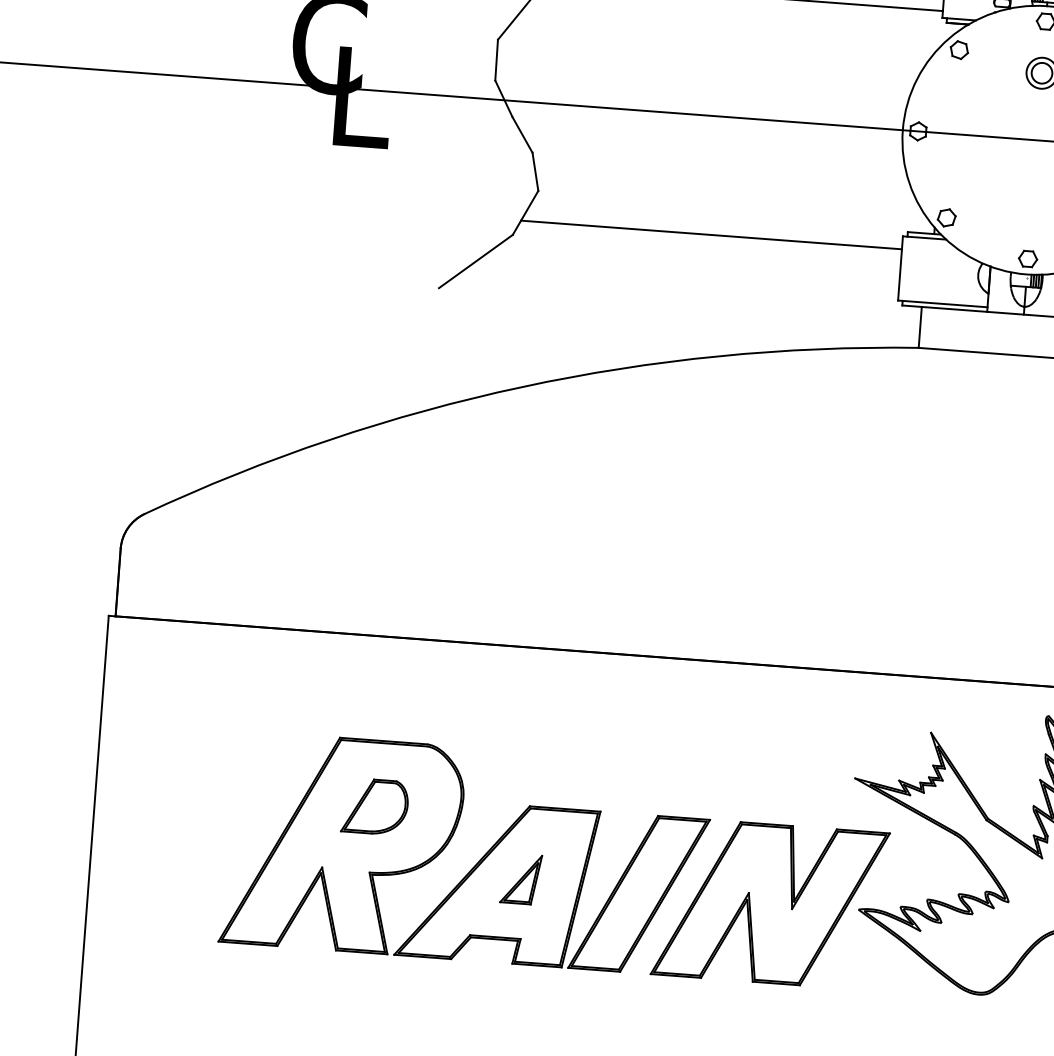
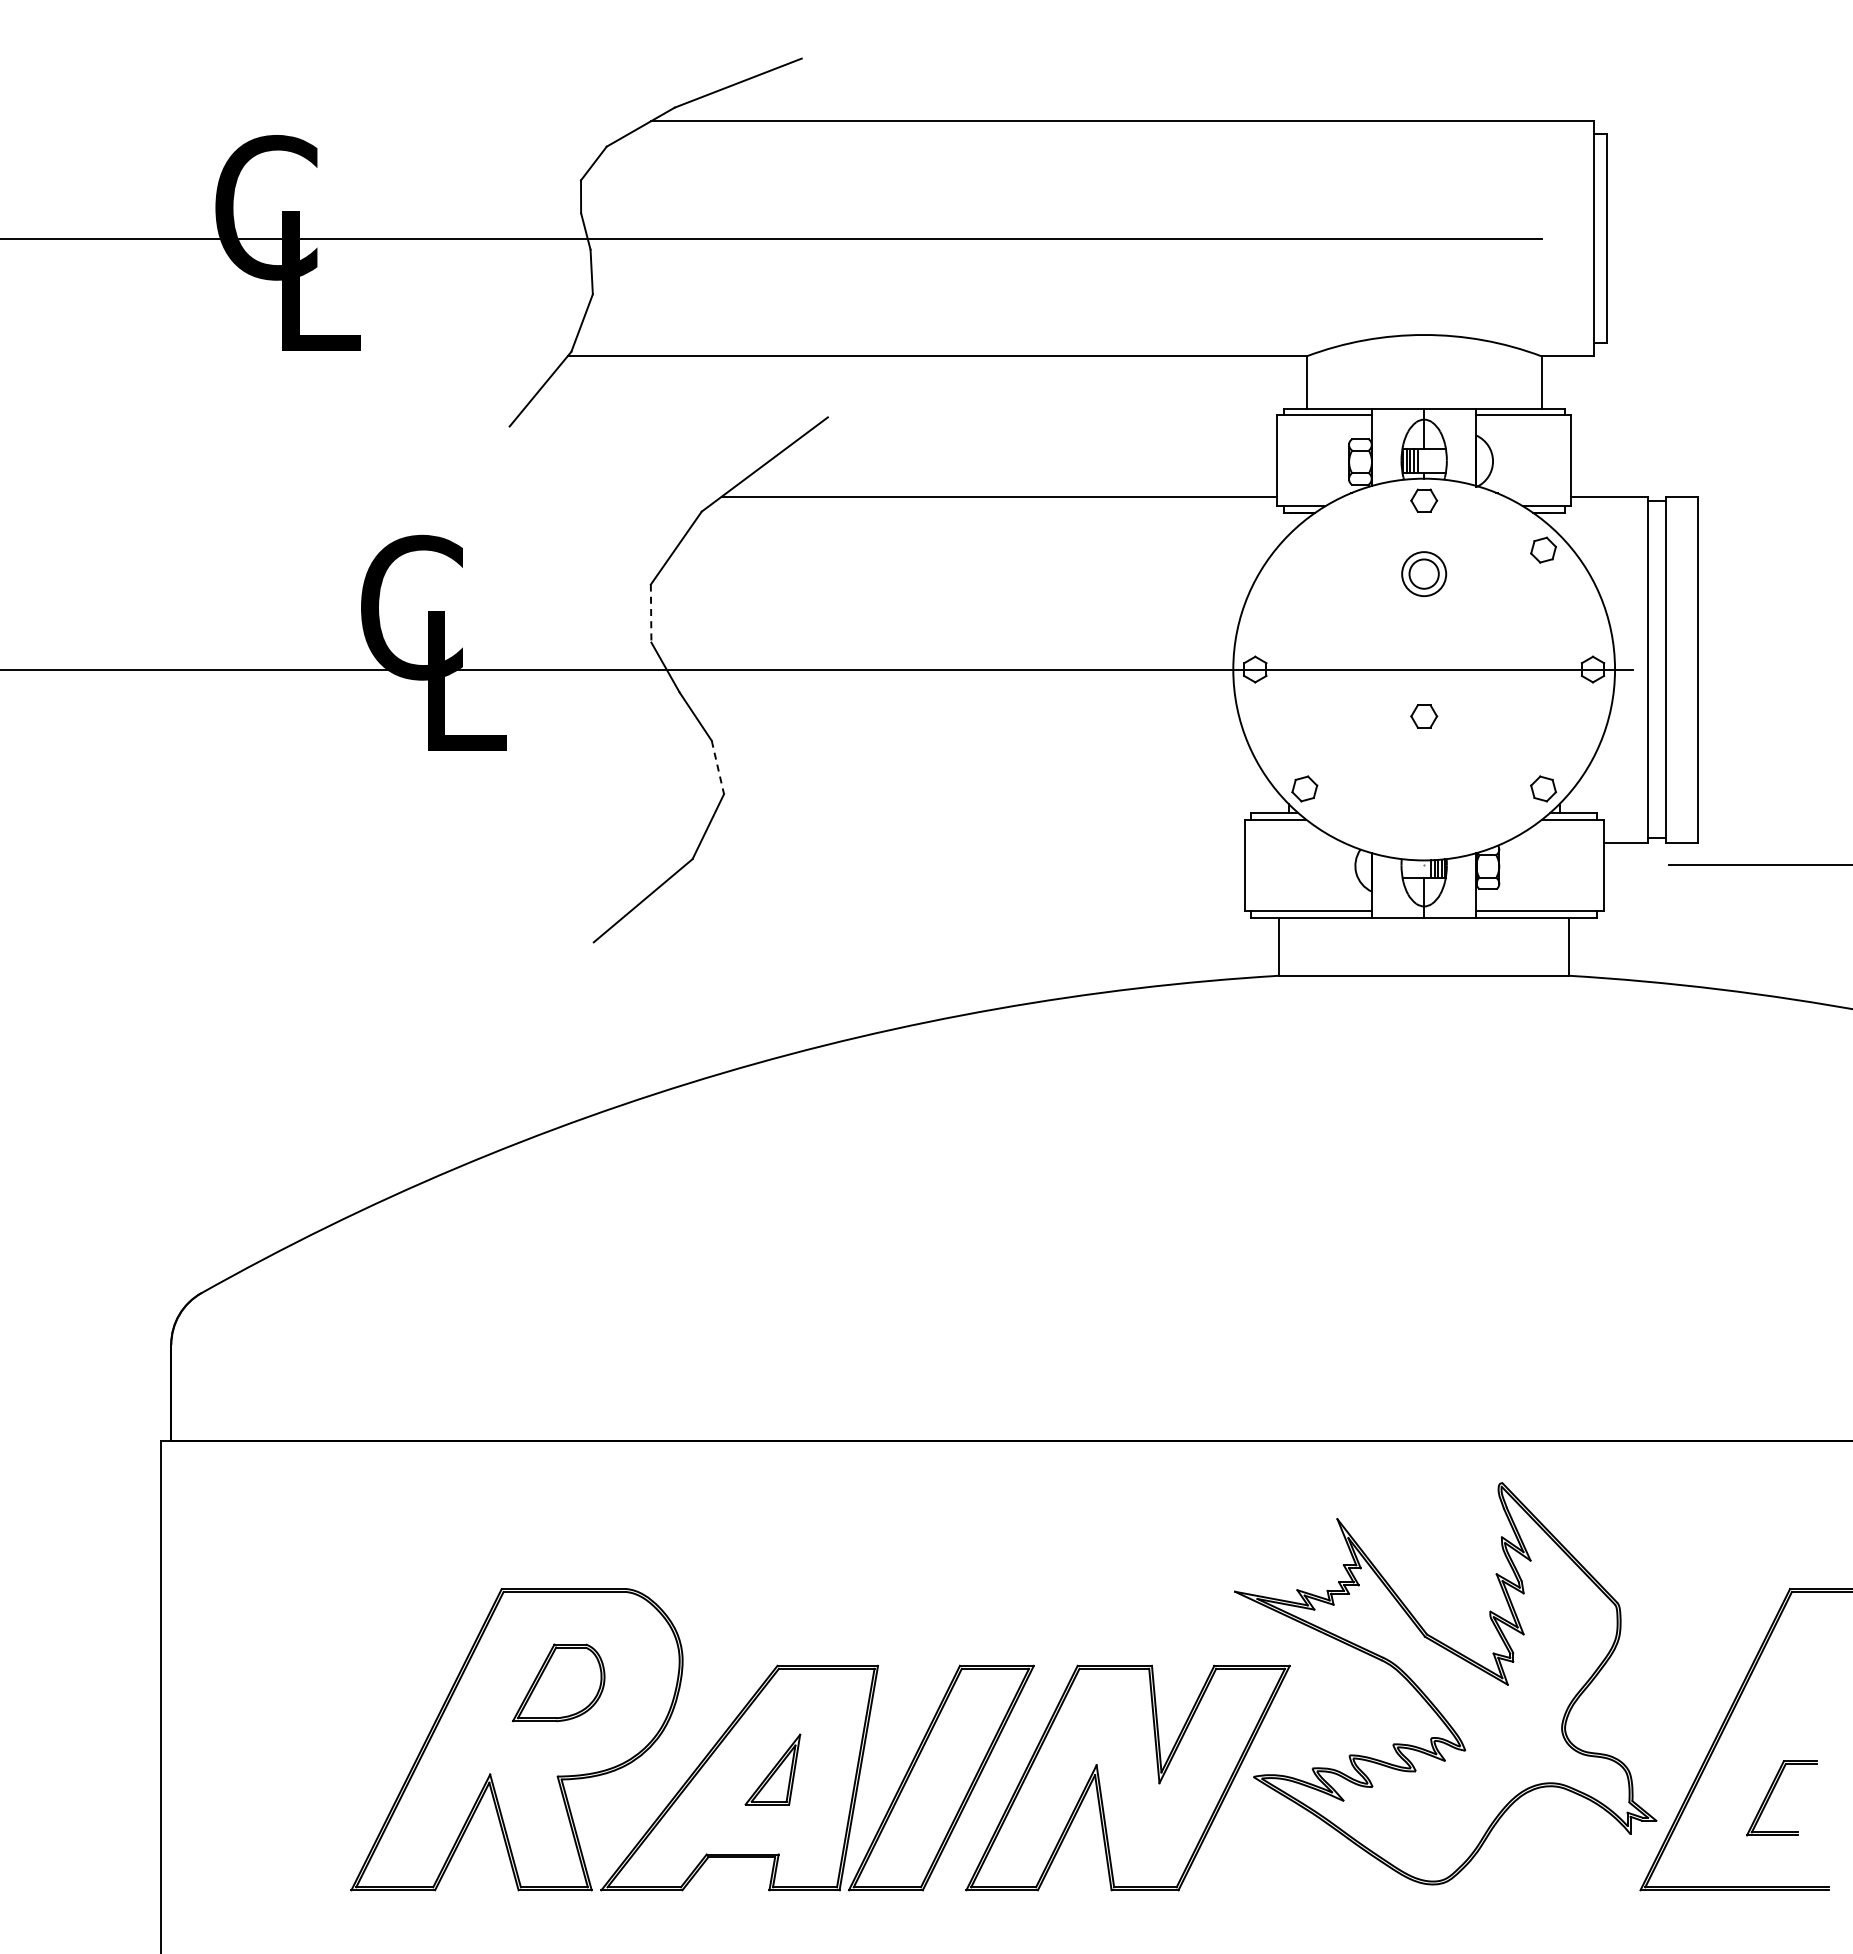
part: (959, 49) -> (1304, 549), removed
line: (496, 60) -> (651, 614), solid -> dashed
line: (535, 172) -> (718, 768), solid -> dashed
line: (711, 235) -> (973, 838), removed
part: (1028, 259) -> (1424, 716), moved

